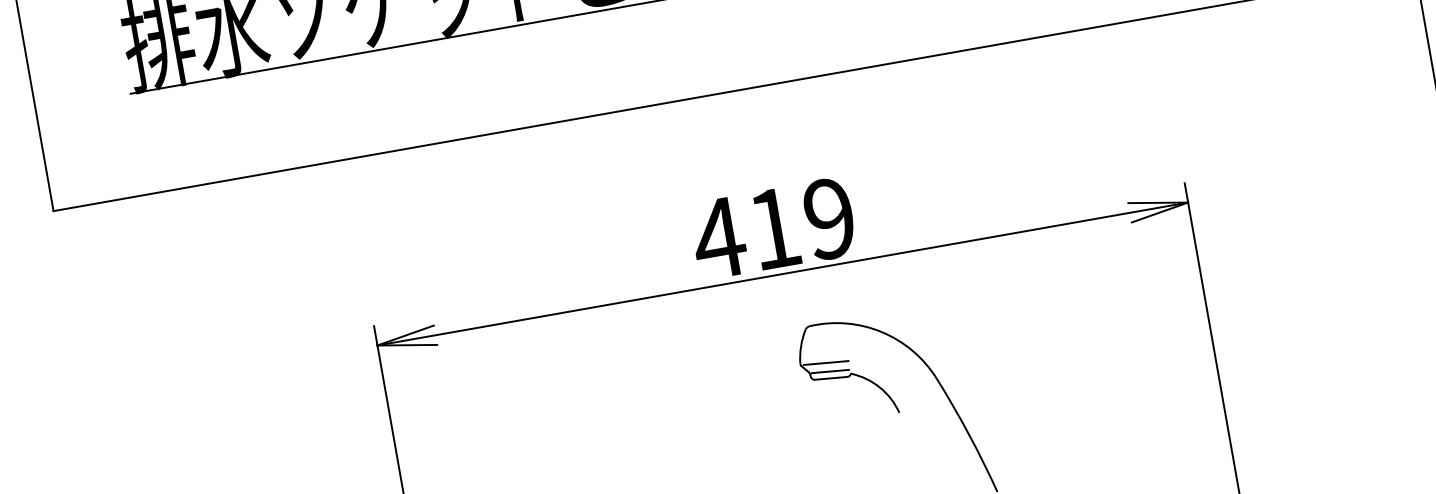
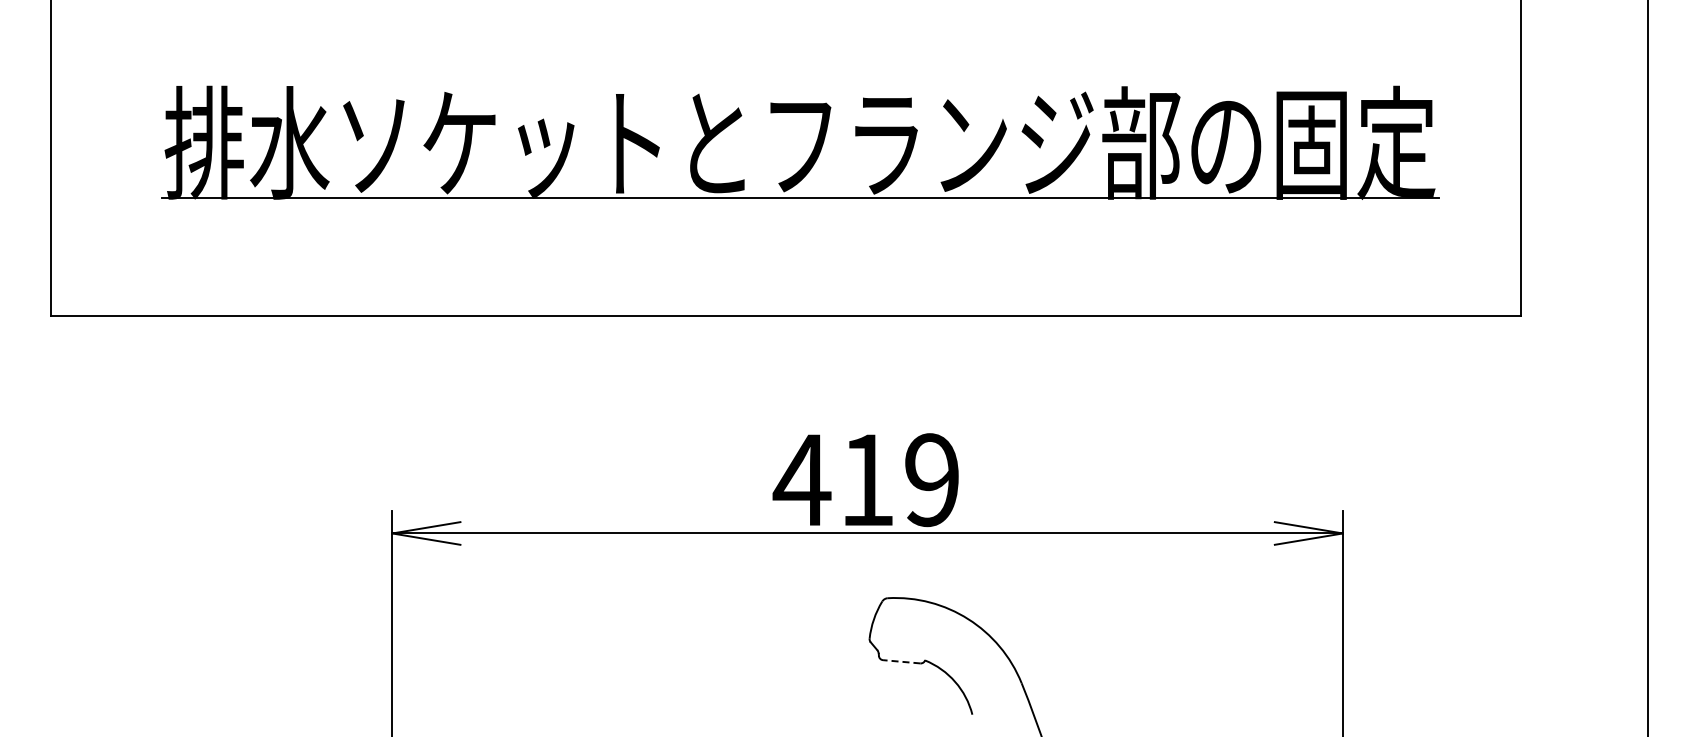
line: (825, 363) -> (898, 643), removed
line: (829, 371) -> (901, 653), removed
line: (830, 378) -> (901, 661), solid -> dashed

